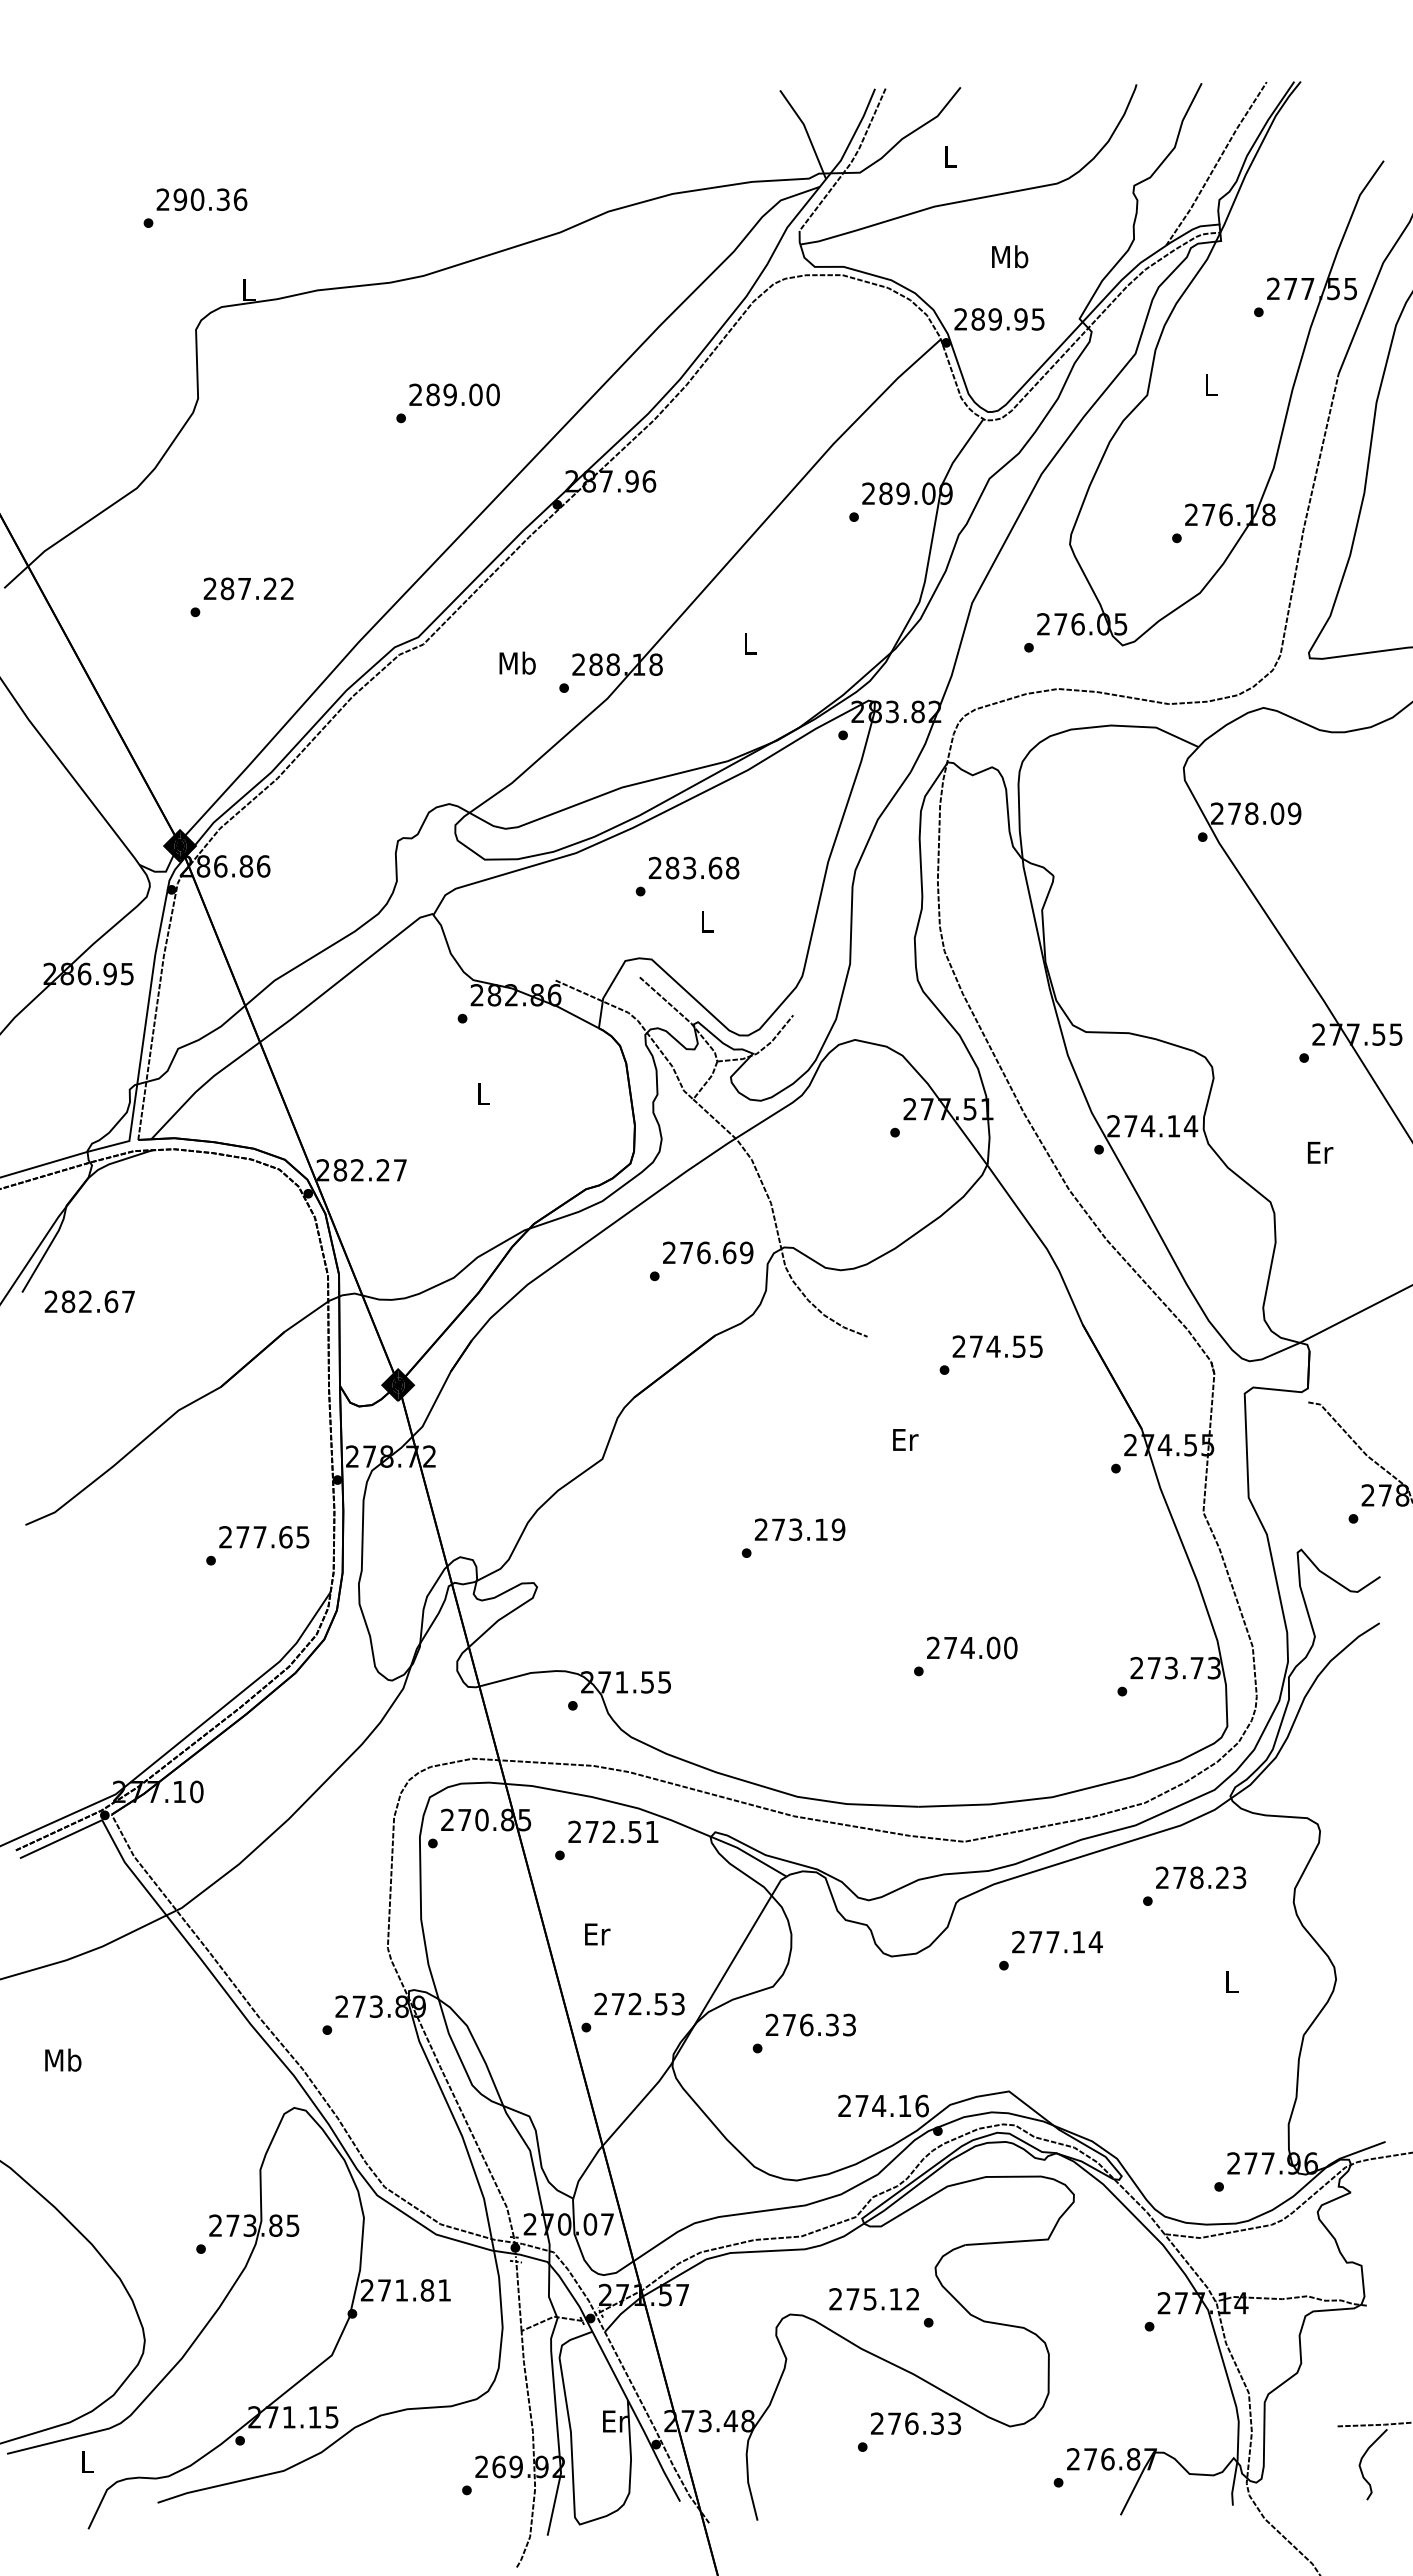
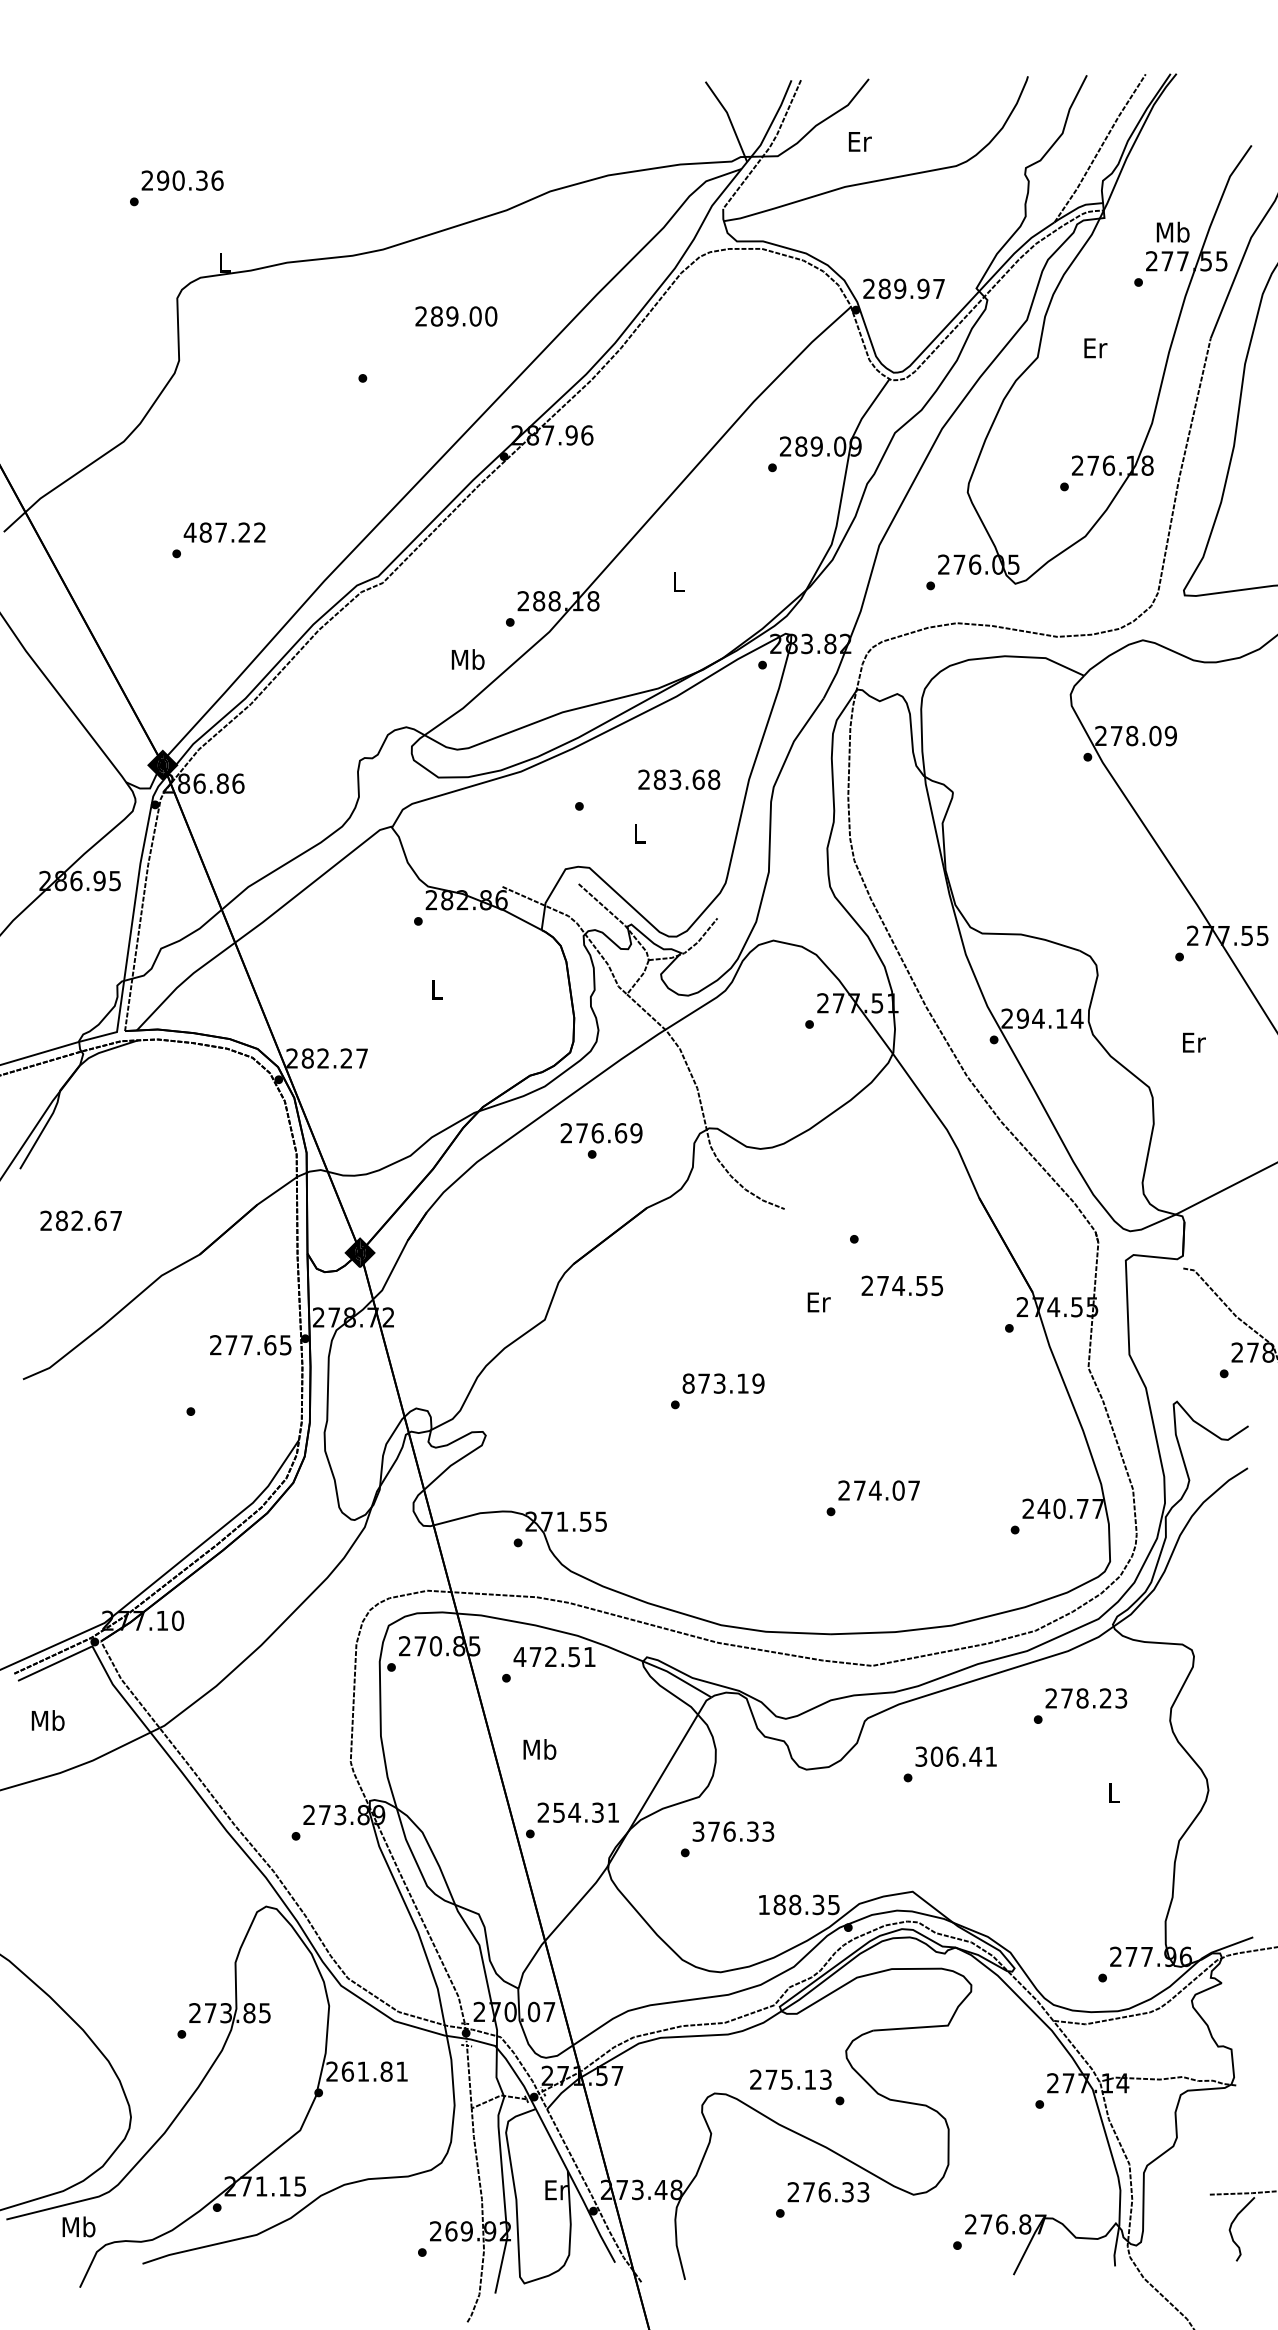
text: (950, 156) -> (859, 141), L -> Er
text: (1010, 256) -> (1173, 232), moved
text: (1037, 319) -> (938, 288), 289.95 -> 289.97
text: (1211, 384) -> (1095, 347), L -> Er
text: (454, 394) -> (456, 316), moved
text: (210, 588) -> (190, 532), 287.22 -> 487.22
text: (517, 662) -> (468, 658), moved
text: (693, 867) -> (678, 779), moved
text: (1130, 1126) -> (1022, 1018), 274.14 -> 294.14
text: (708, 1252) -> (601, 1132), moved
text: (89, 1301) -> (80, 1220), moved
text: (997, 1346) -> (902, 1285), moved
text: (761, 1529) -> (688, 1383), 273.19 -> 873.19
text: (264, 1537) -> (250, 1345), moved
text: (1010, 1647) -> (913, 1490), 274.00 -> 274.07
text: (1183, 1667) -> (1070, 1508), 273.73 -> 240.77
text: (574, 1831) -> (519, 1656), 272.51 -> 472.51
text: (596, 1933) -> (539, 1748), Er -> Mb
text: (1057, 1942) -> (956, 1756), 277.14 -> 306.41
text: (647, 2003) -> (585, 1812), 272.53 -> 254.31
text: (771, 2025) -> (697, 1832), 276.33 -> 376.33
text: (63, 2059) -> (48, 1719), moved
text: (883, 2105) -> (799, 1904), 274.16 -> 188.35
text: (384, 2290) -> (347, 2071), 271.81 -> 261.81
text: (912, 2299) -> (825, 2079), 275.12 -> 275.13
text: (87, 2461) -> (79, 2226), L -> Mb

